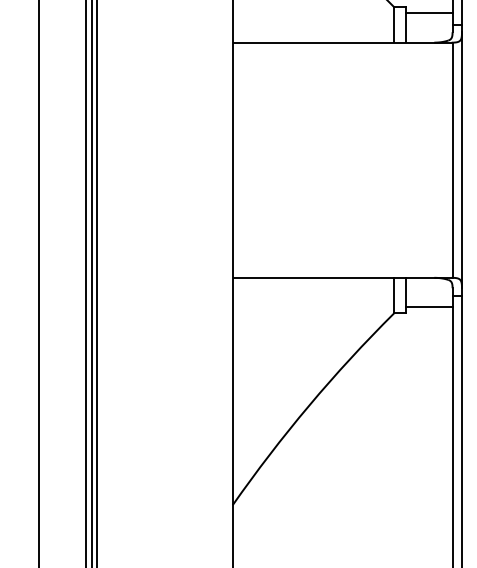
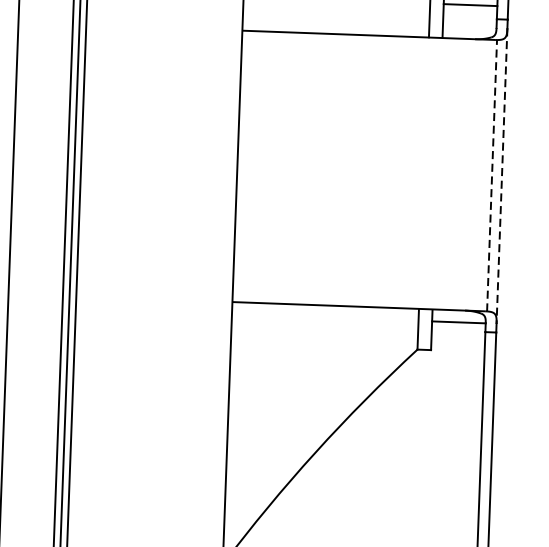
line: (453, 160) -> (492, 176), solid -> dashed
line: (461, 160) -> (501, 176), solid -> dashed
line: (429, 307) -> (459, 322), moved

